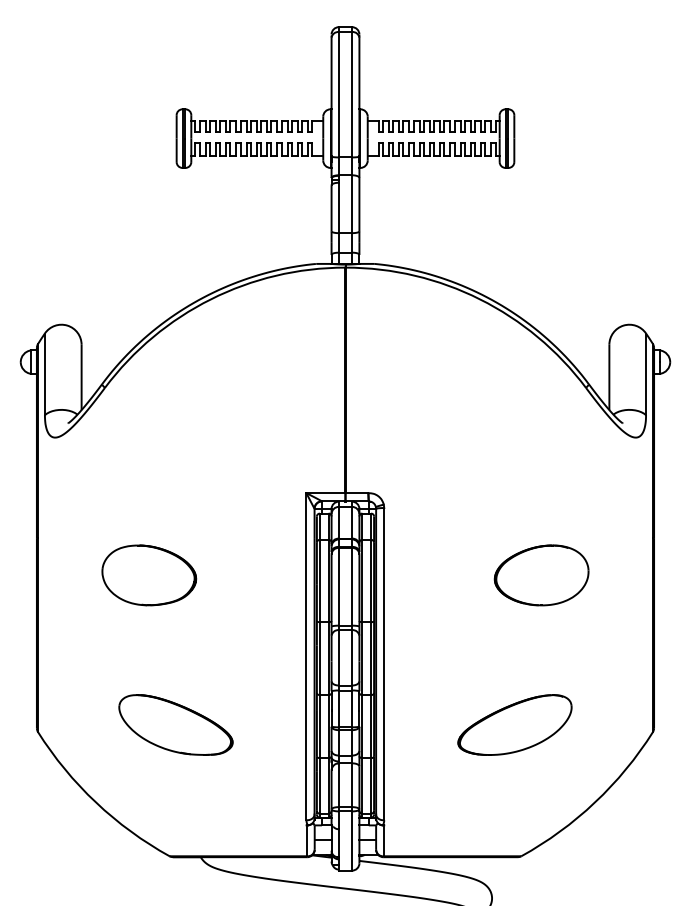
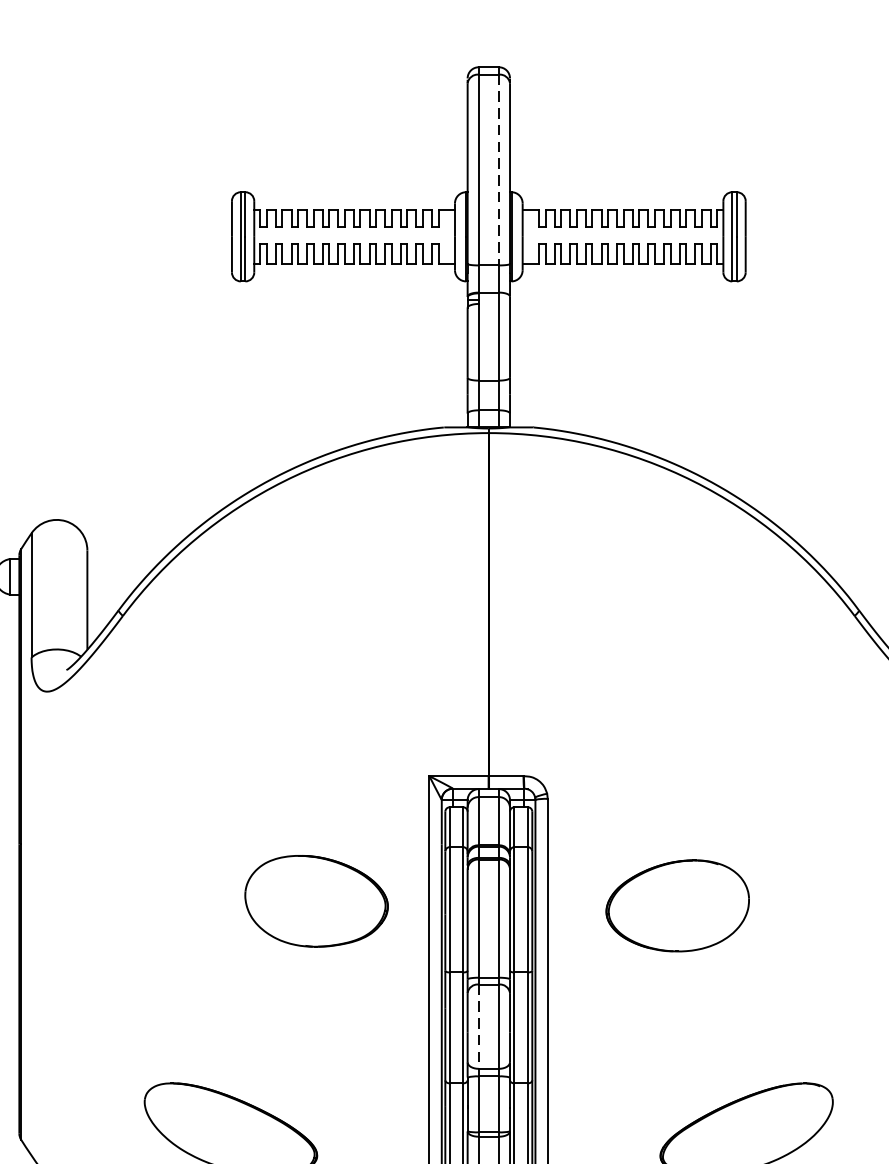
line: (352, 94) -> (499, 169), solid -> dashed
part: (149, 575) -> (316, 901), moved
part: (541, 575) -> (677, 905), moved
line: (338, 657) -> (478, 1026), solid -> dashed

